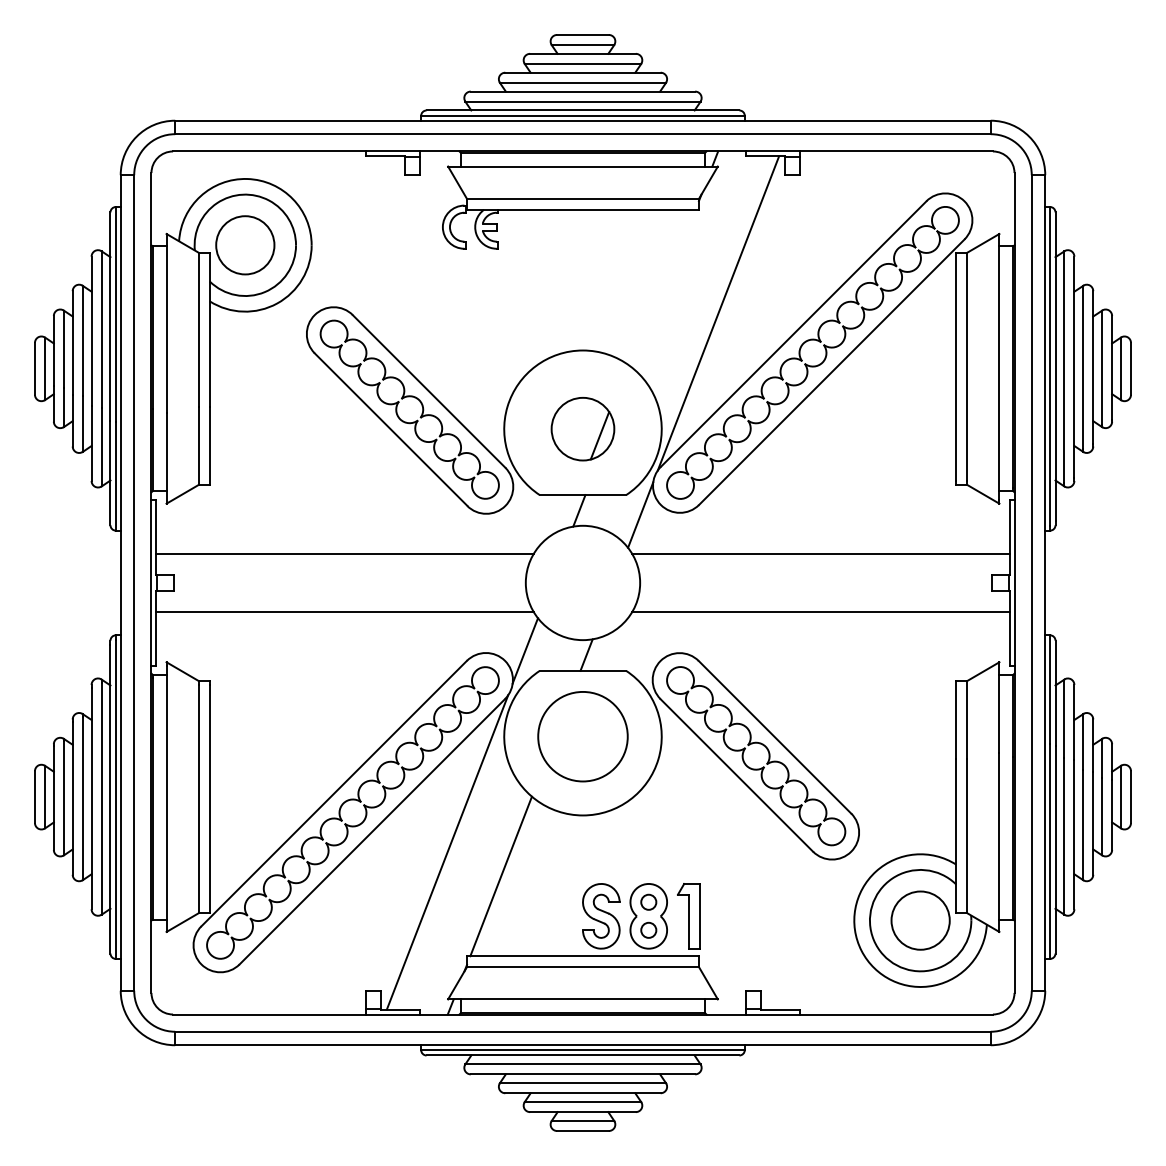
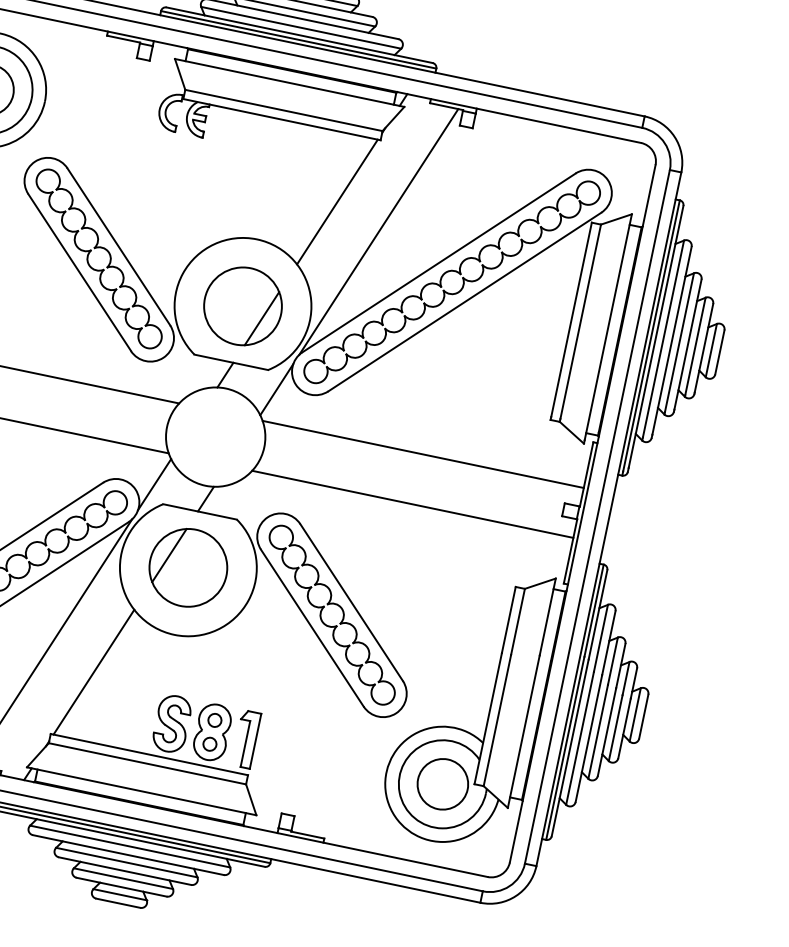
line: (664, 289) -> (337, 202), added
part: (582, 428) -> (242, 305), size x1.43
line: (558, 727) -> (169, 555), added

